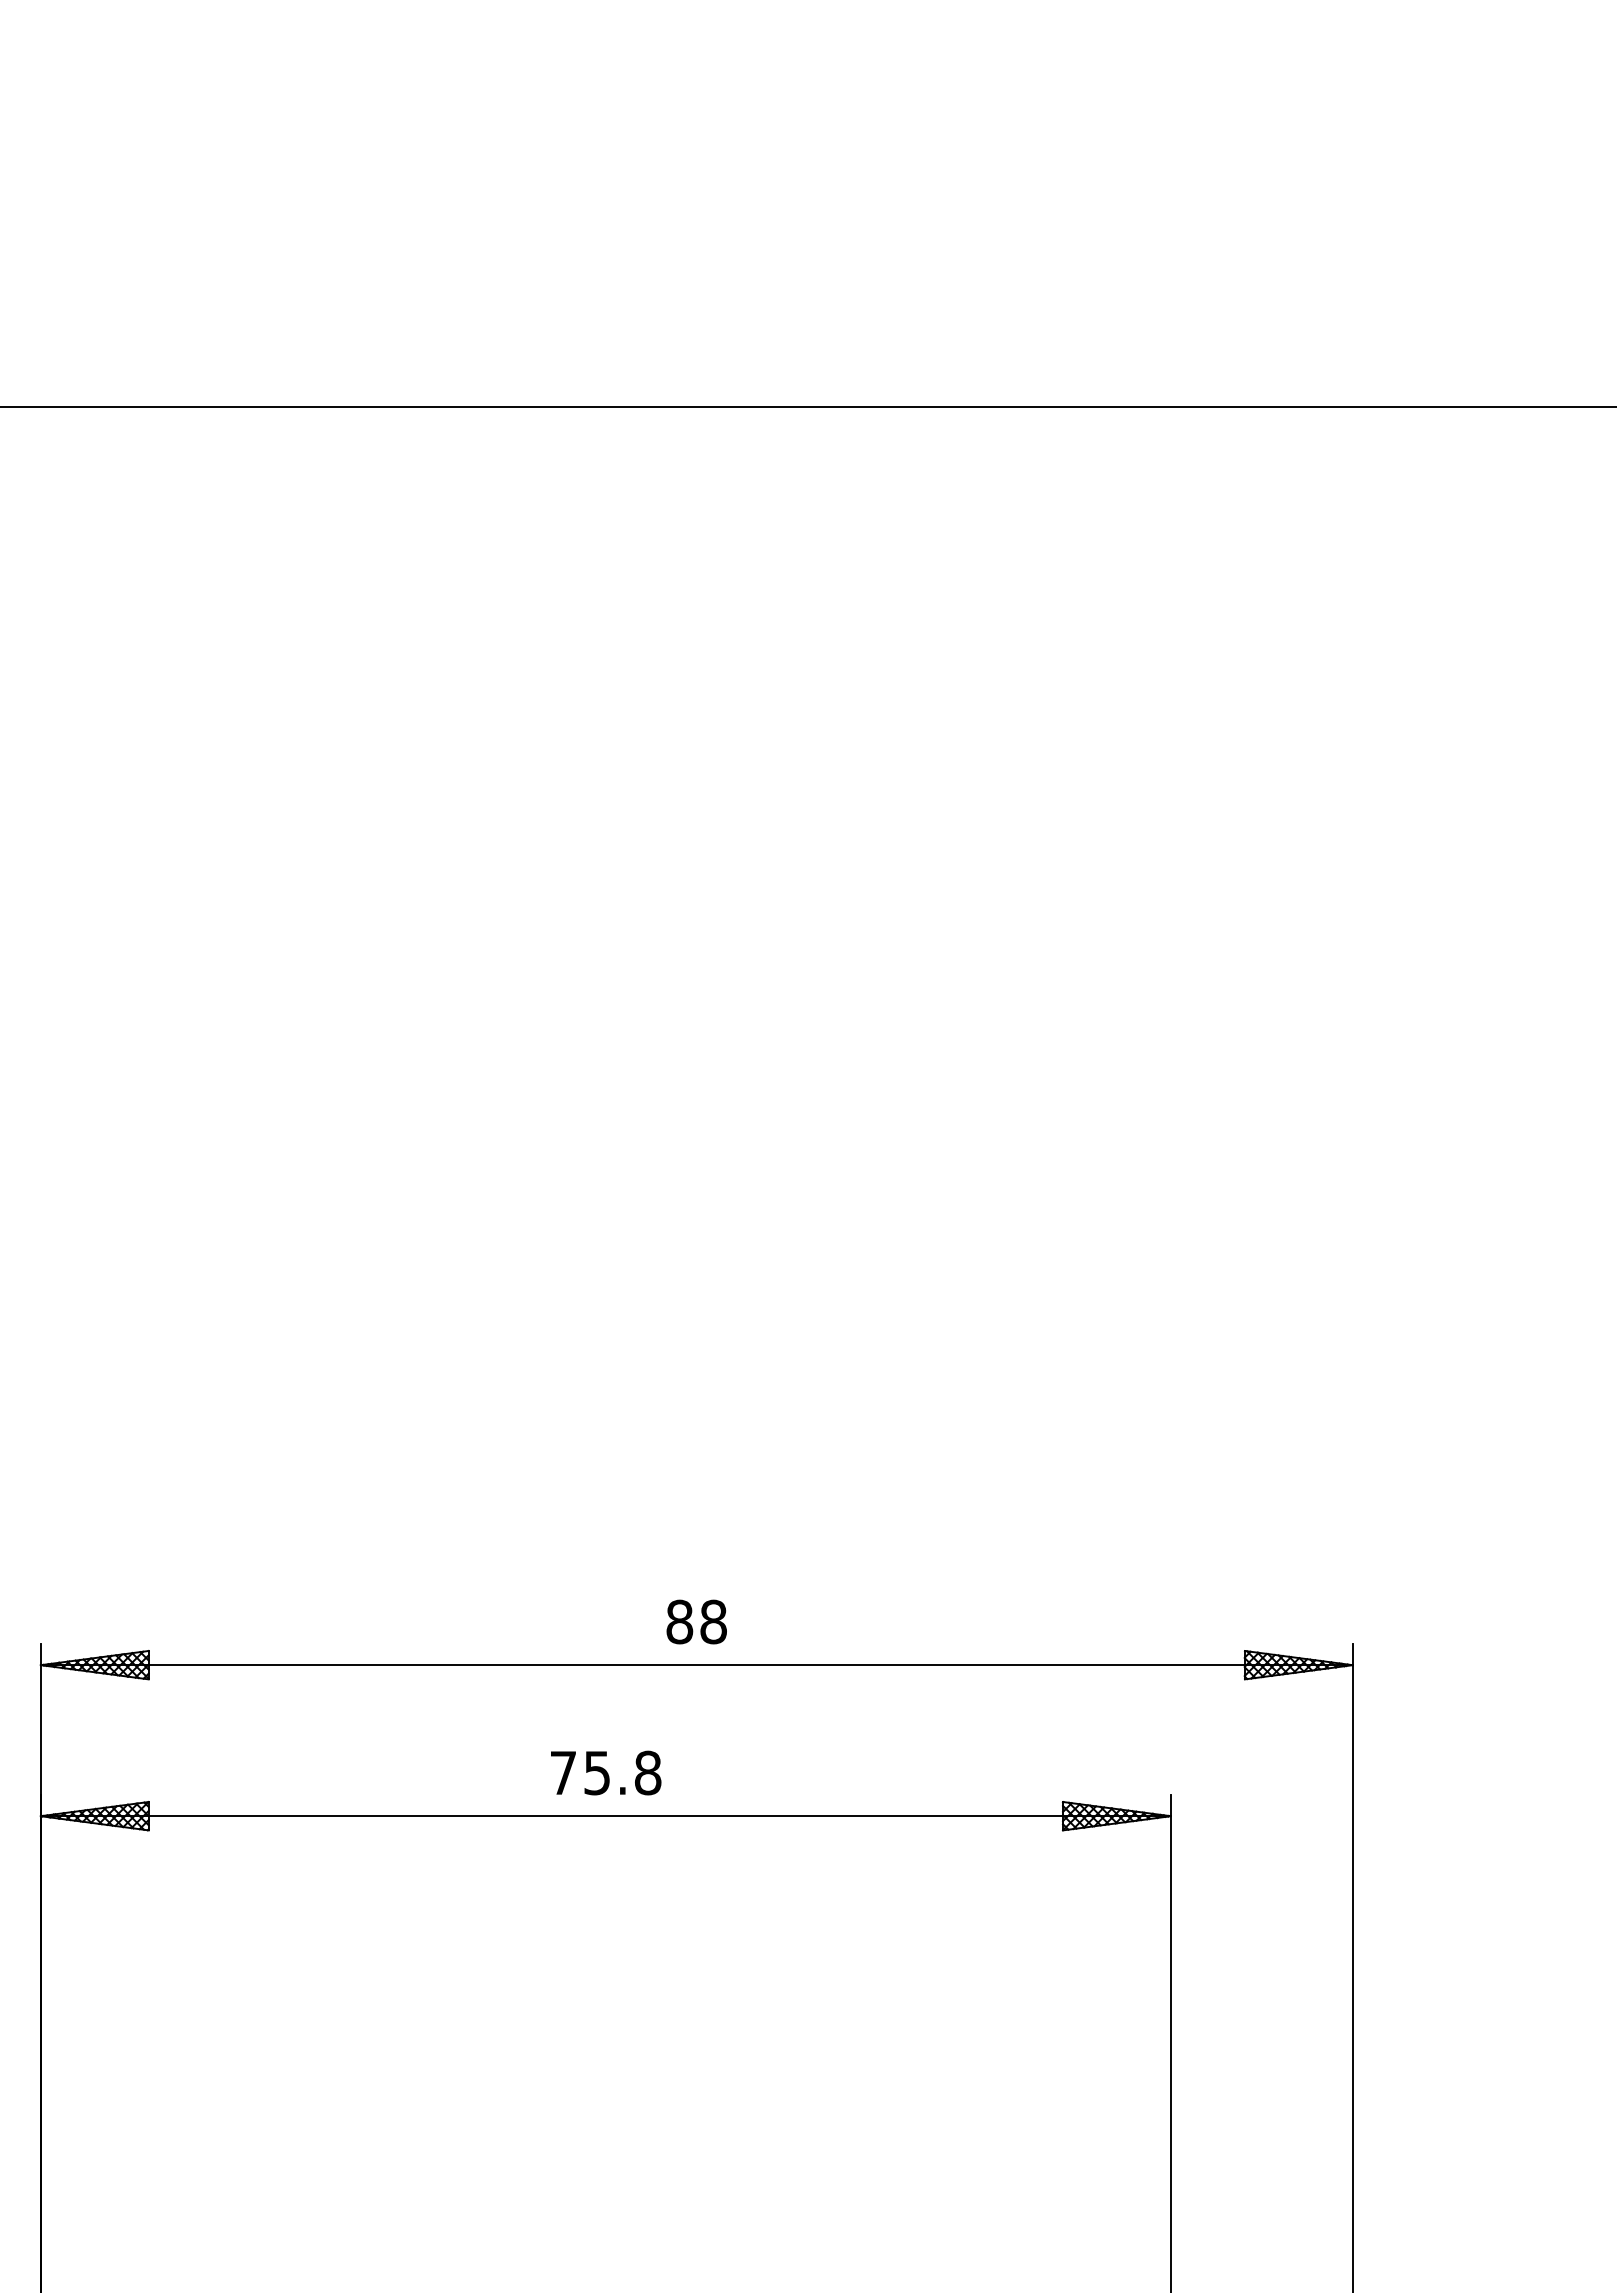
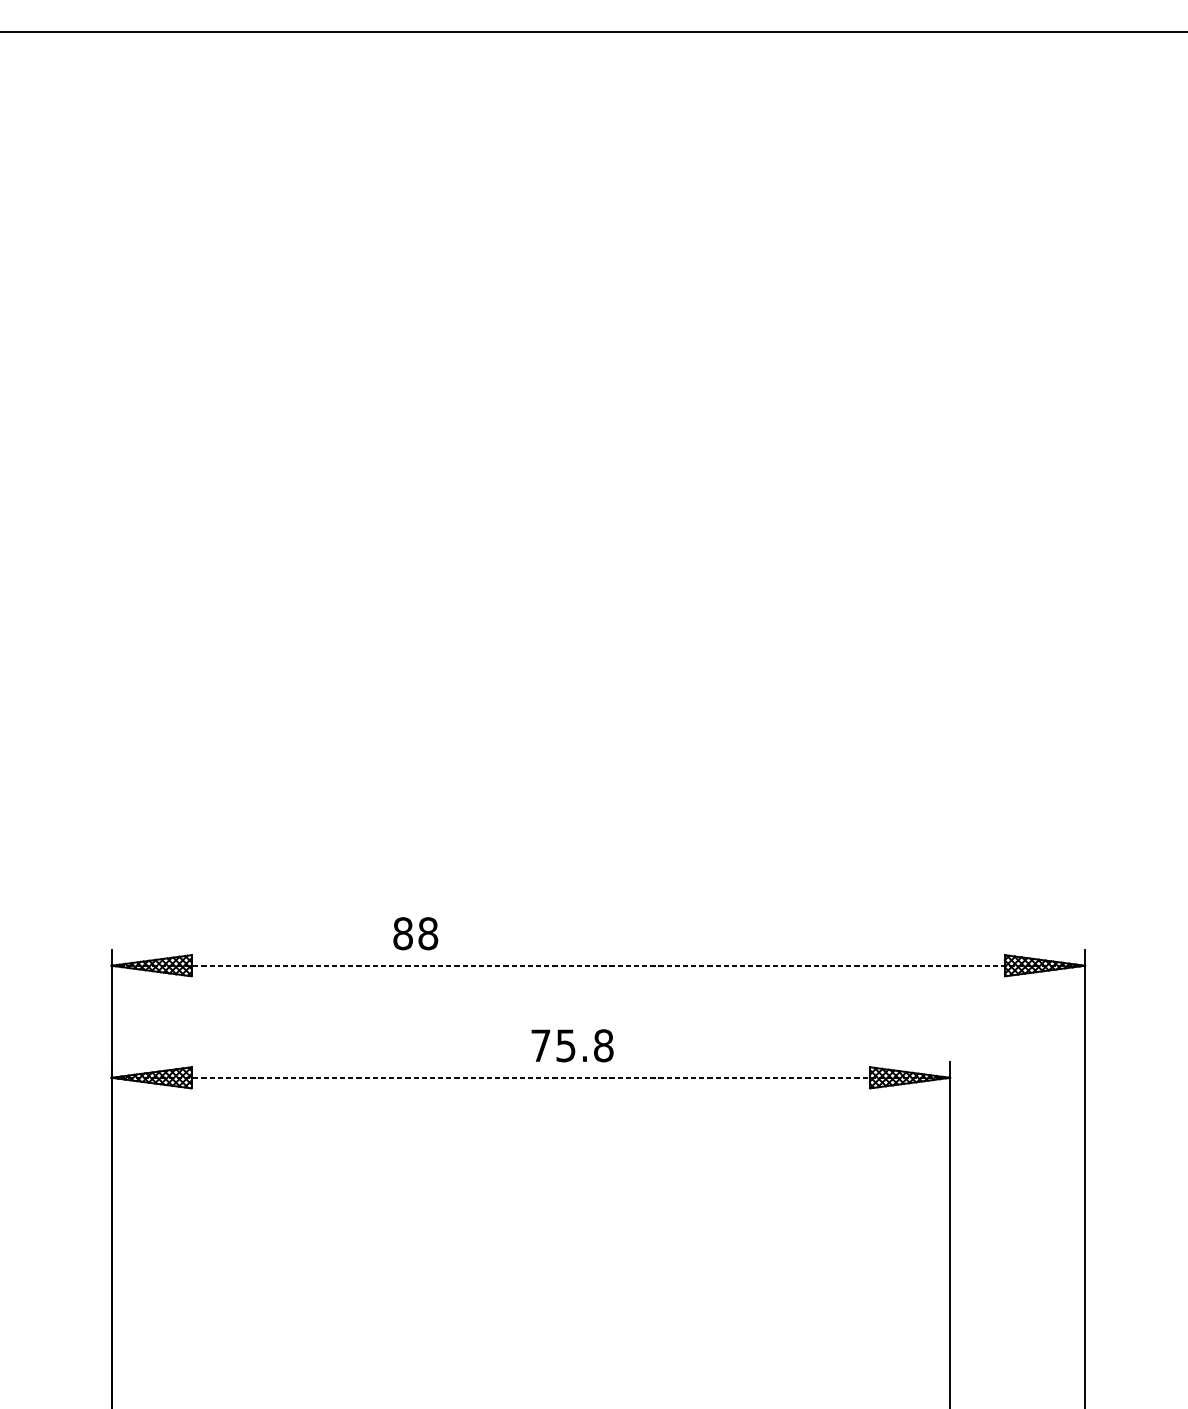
text: (696, 1621) -> (415, 933), moved
line: (696, 1665) -> (598, 965), solid -> dashed
text: (606, 1772) -> (572, 1045), moved
line: (606, 1816) -> (531, 1078), solid -> dashed

